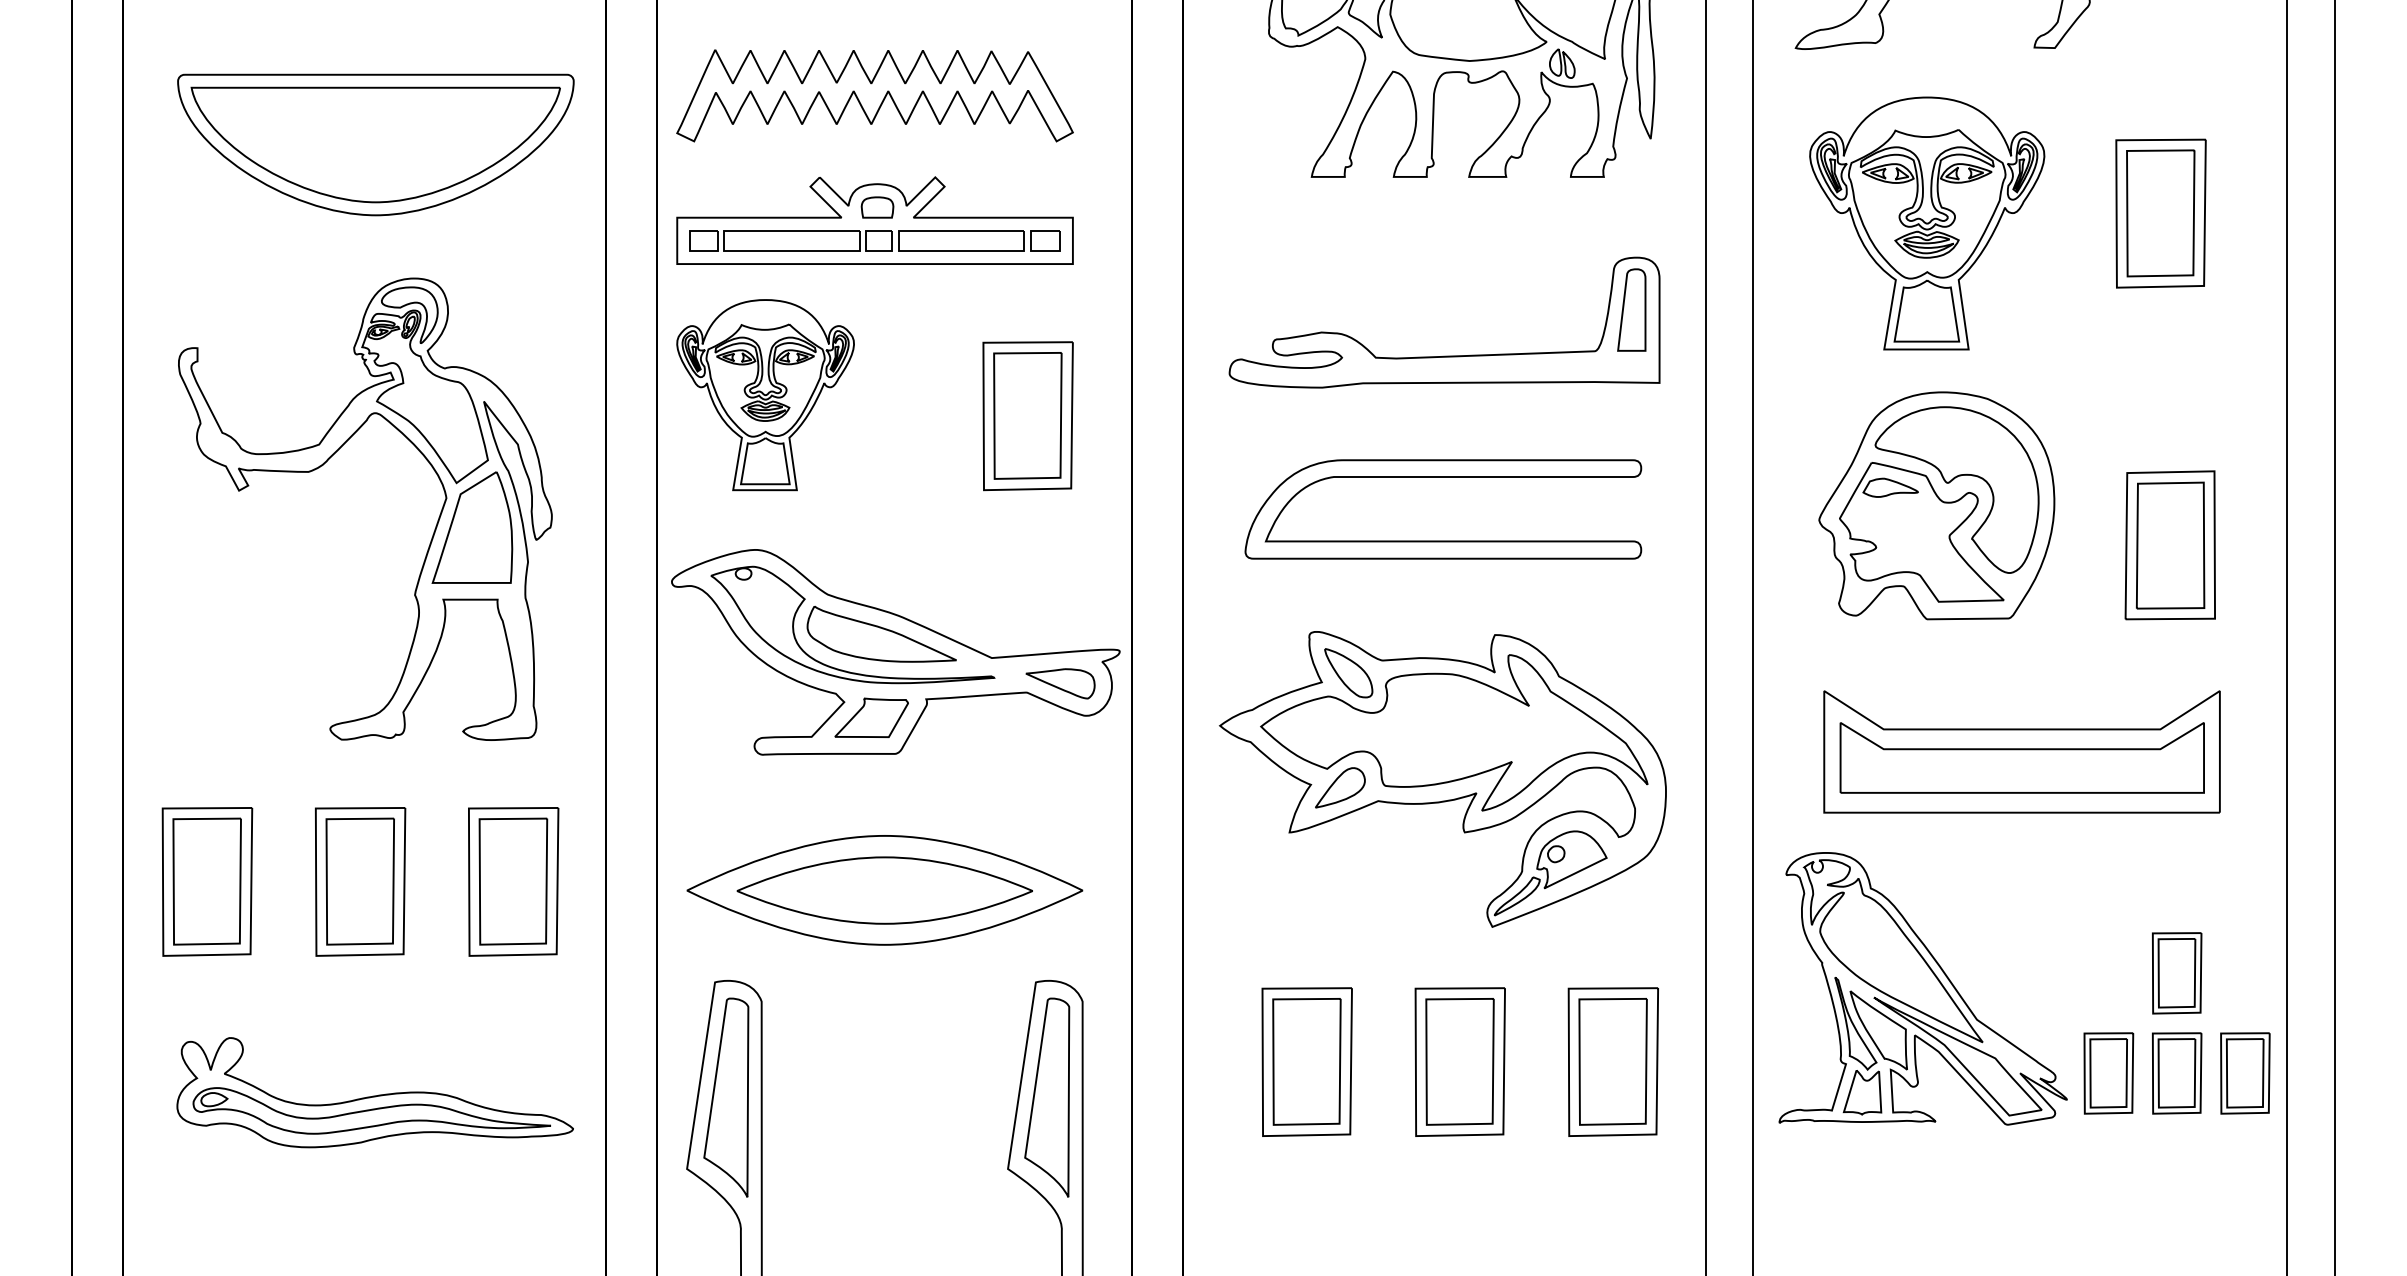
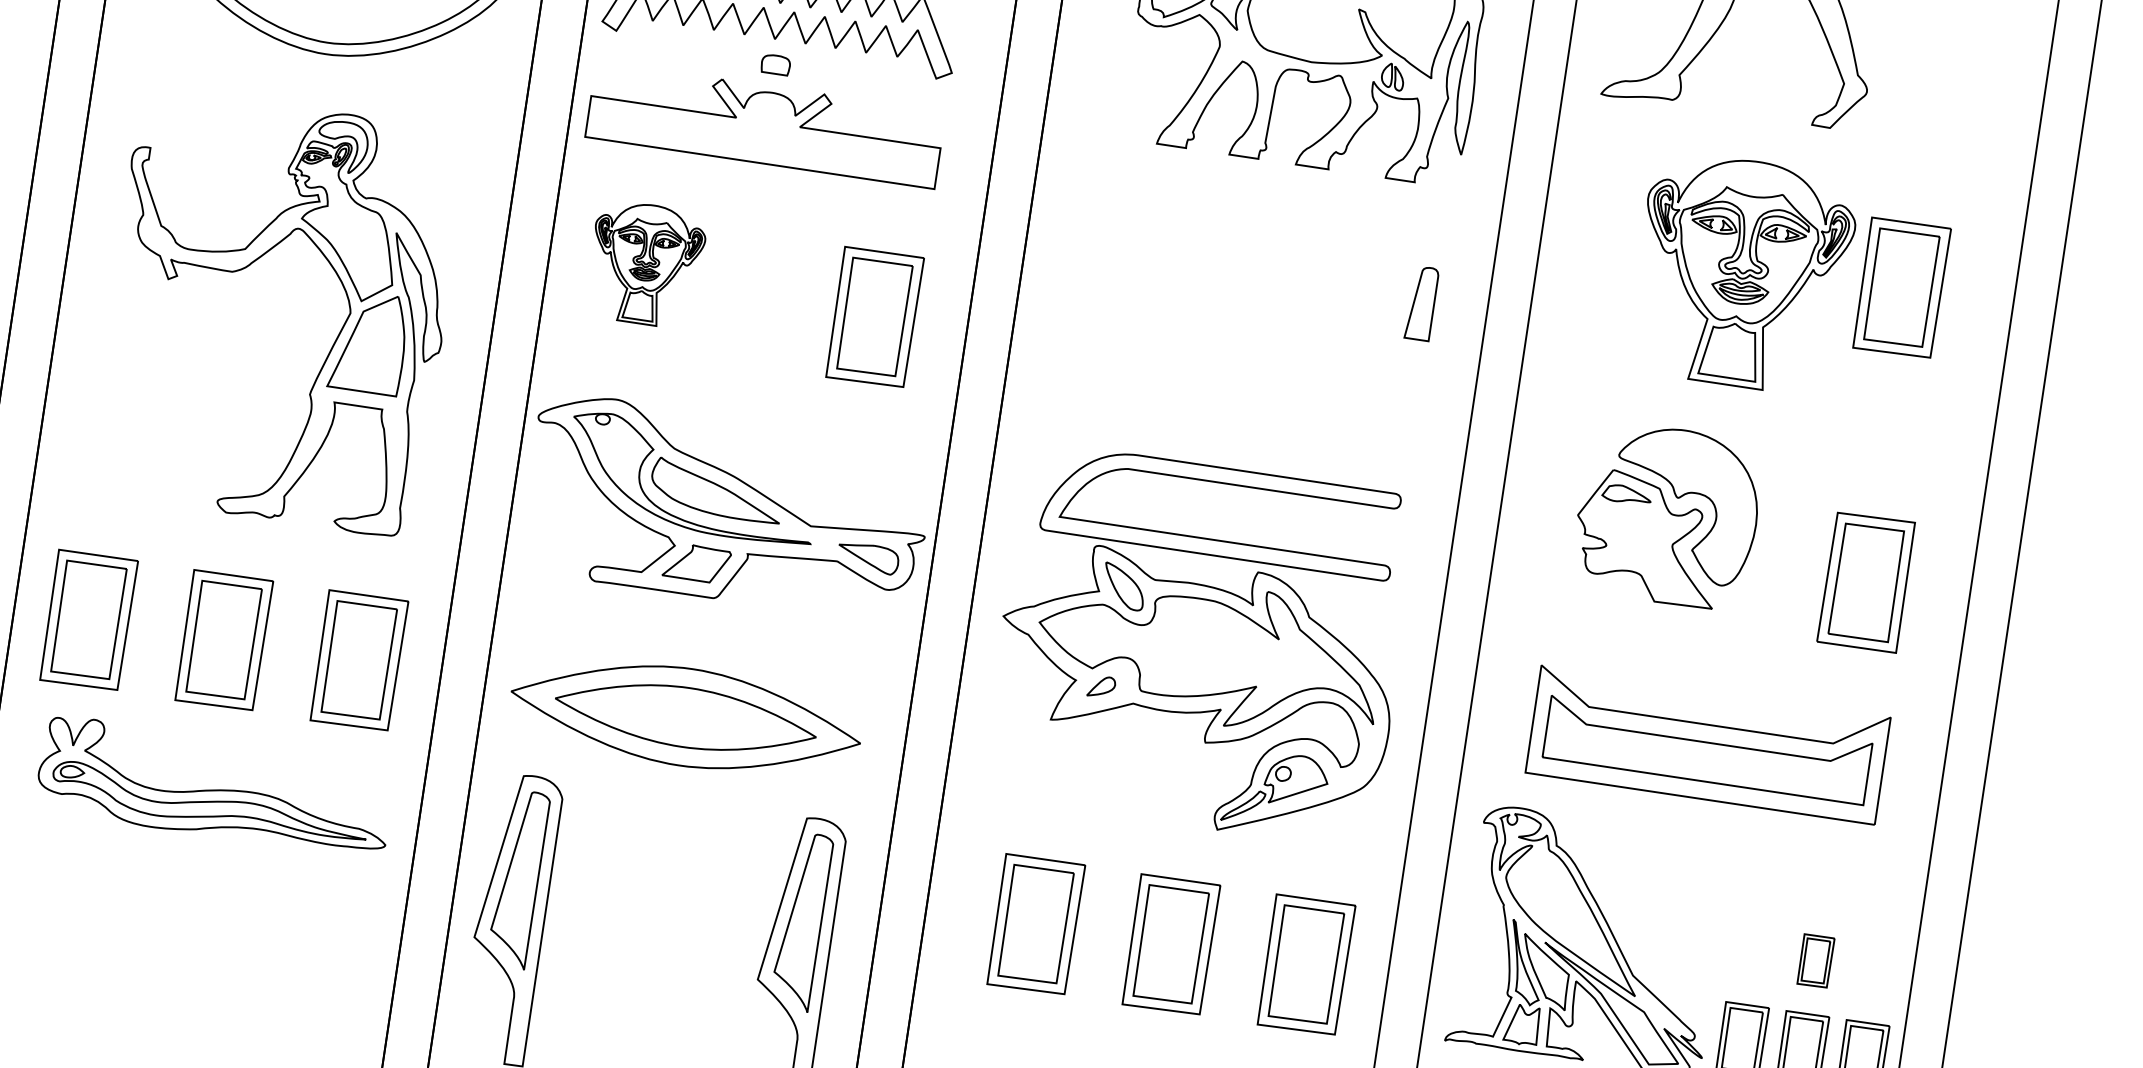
part: (877, 207) -> (775, 64), moved
part: (1927, 223) -> (1742, 273), moved
part: (874, 240) -> (762, 142), removed
part: (1444, 355) -> (1250, 318), removed
part: (765, 395) -> (645, 264), size x0.7
part: (1936, 505) -> (1665, 516), removed
part: (1443, 540) -> (1216, 539), moved
part: (1340, 787) -> (1101, 686), size x0.6
part: (2177, 973) -> (1816, 961), size x0.7
part: (374, 1092) -> (214, 786), moved

